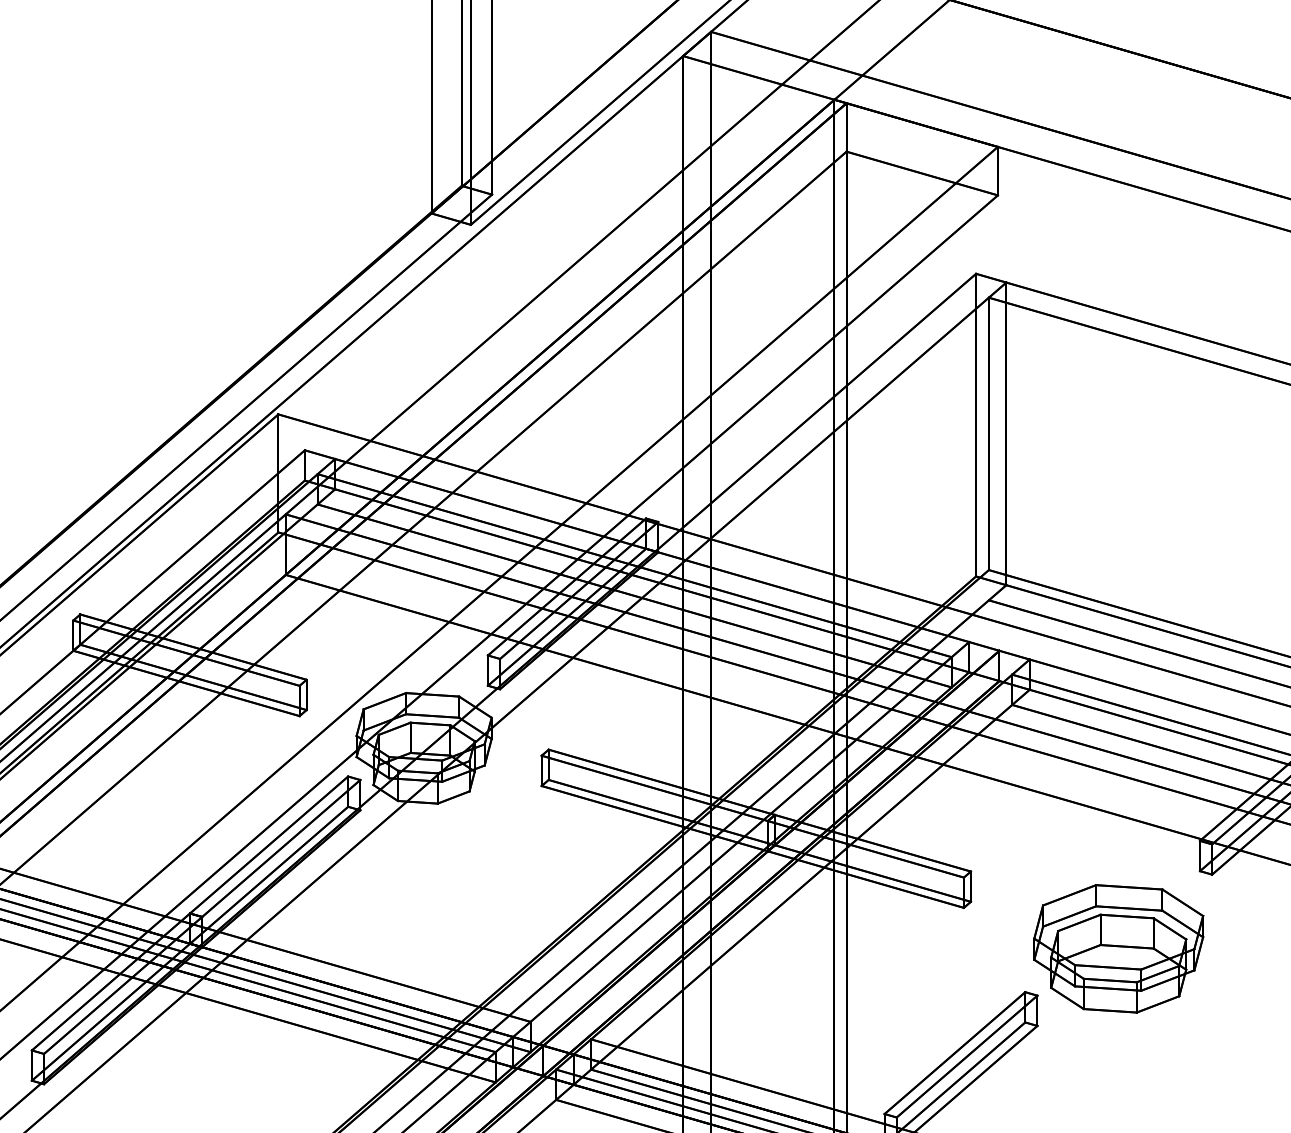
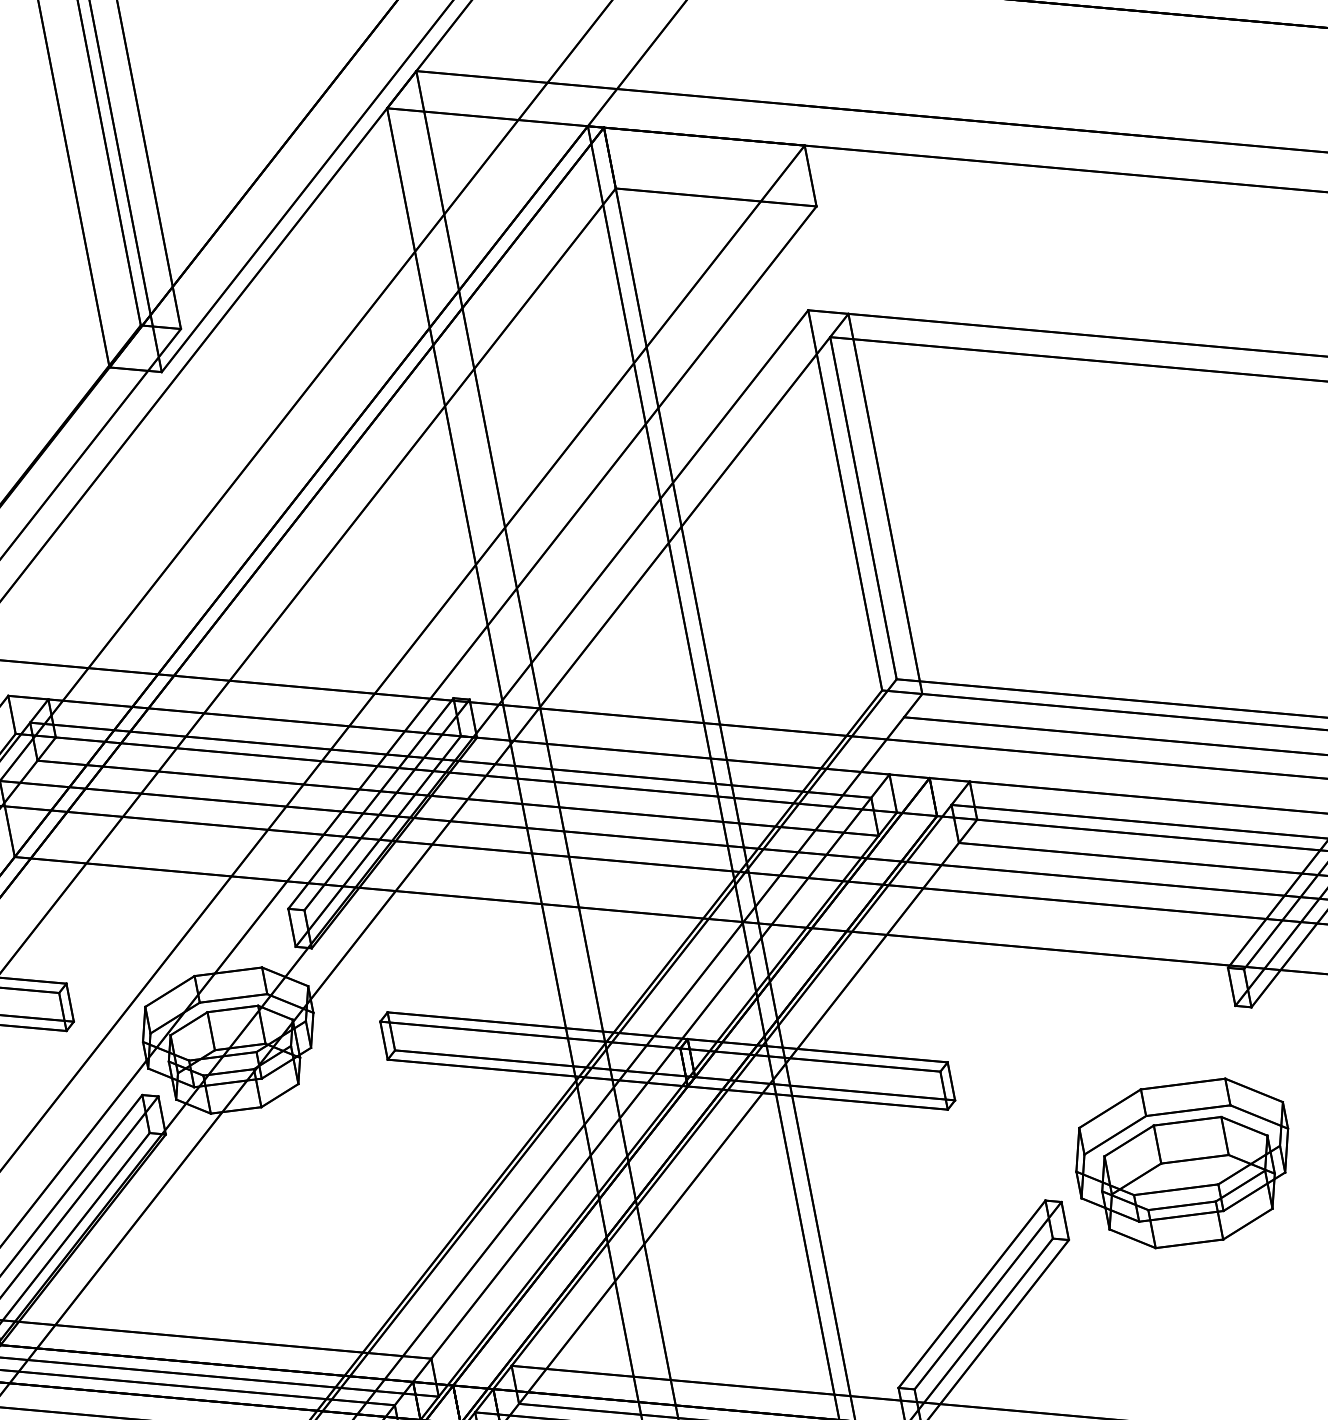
part: (1118, 948) -> (1184, 1163), moved

